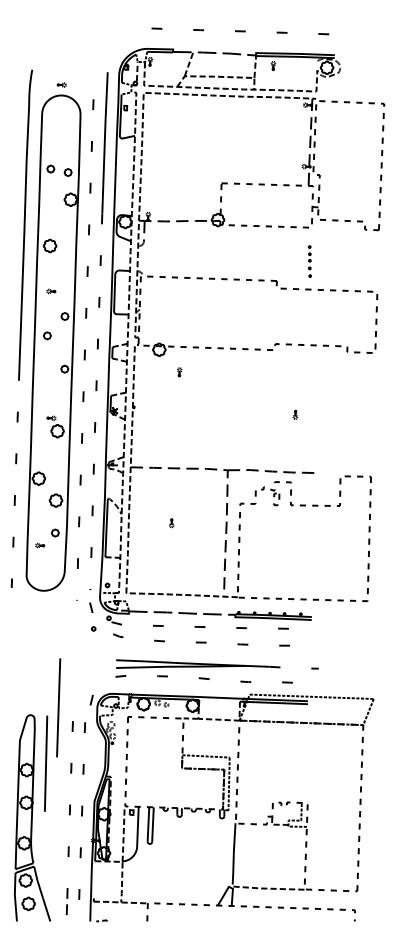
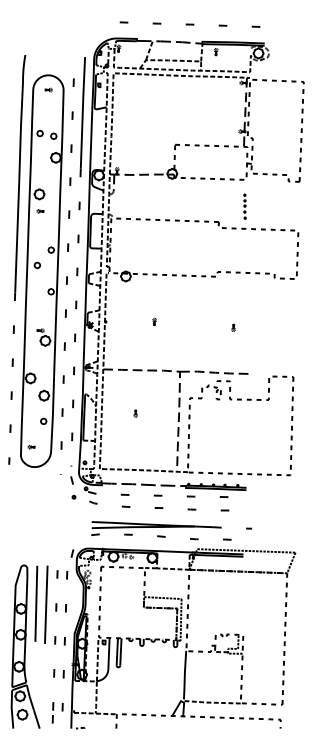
part: (61, 84) -> (48, 89), moved
part: (51, 291) -> (40, 211), moved
part: (179, 372) -> (154, 322), moved
part: (40, 545) -> (31, 447), moved
line: (58, 707) -> (46, 604), moved

